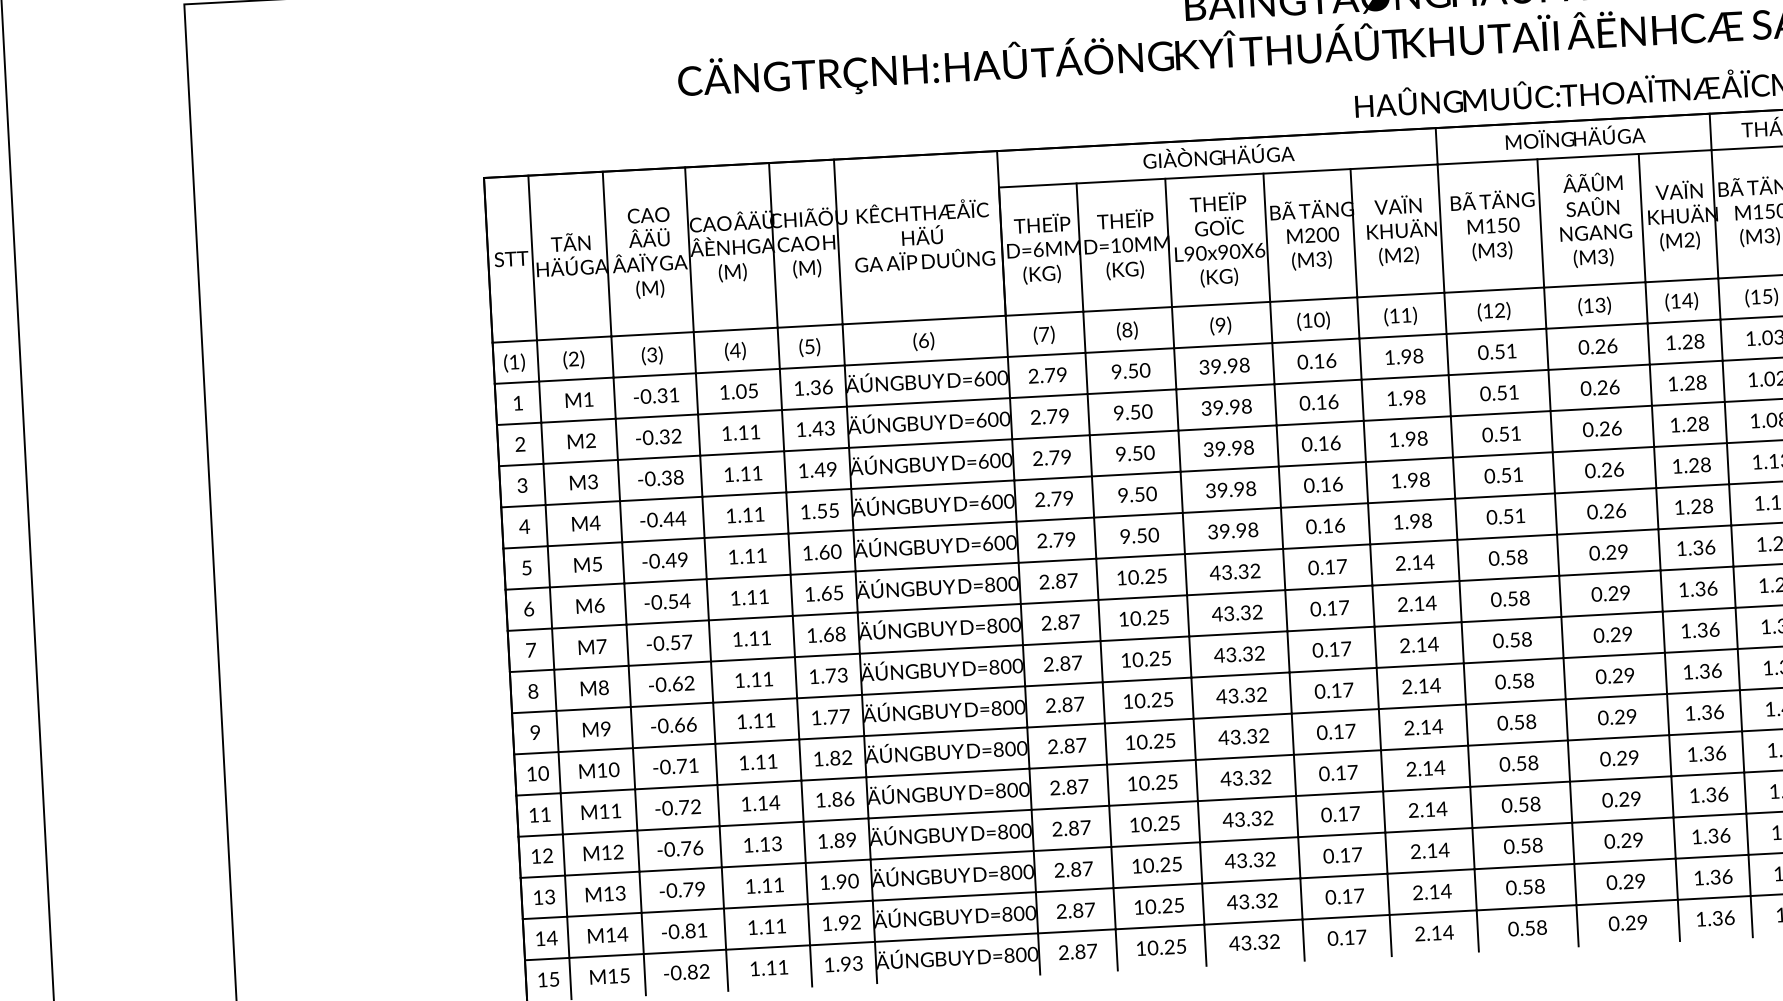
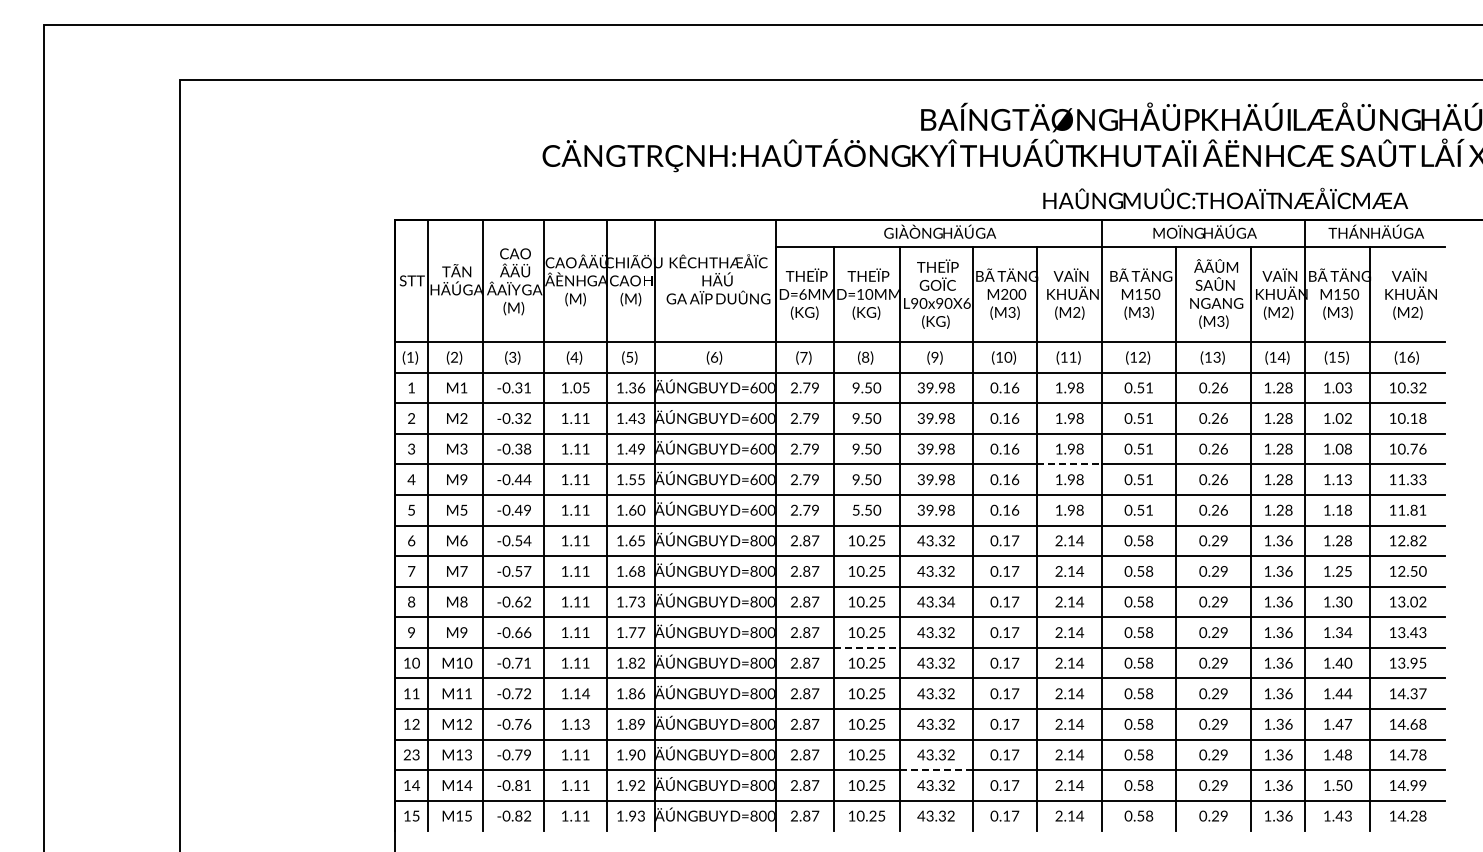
line: (1410, 459) -> (1070, 464), solid -> dashed
text: (594, 522) -> (463, 479), M4 -> M9
text: (1124, 535) -> (855, 509), 9.50 -> 5.50
text: (1258, 652) -> (950, 601), 43.32 -> 43.34
line: (1148, 720) -> (866, 647), solid -> dashed
line: (1251, 881) -> (936, 770), solid -> dashed
text: (537, 897) -> (406, 754), 13 -> 23

